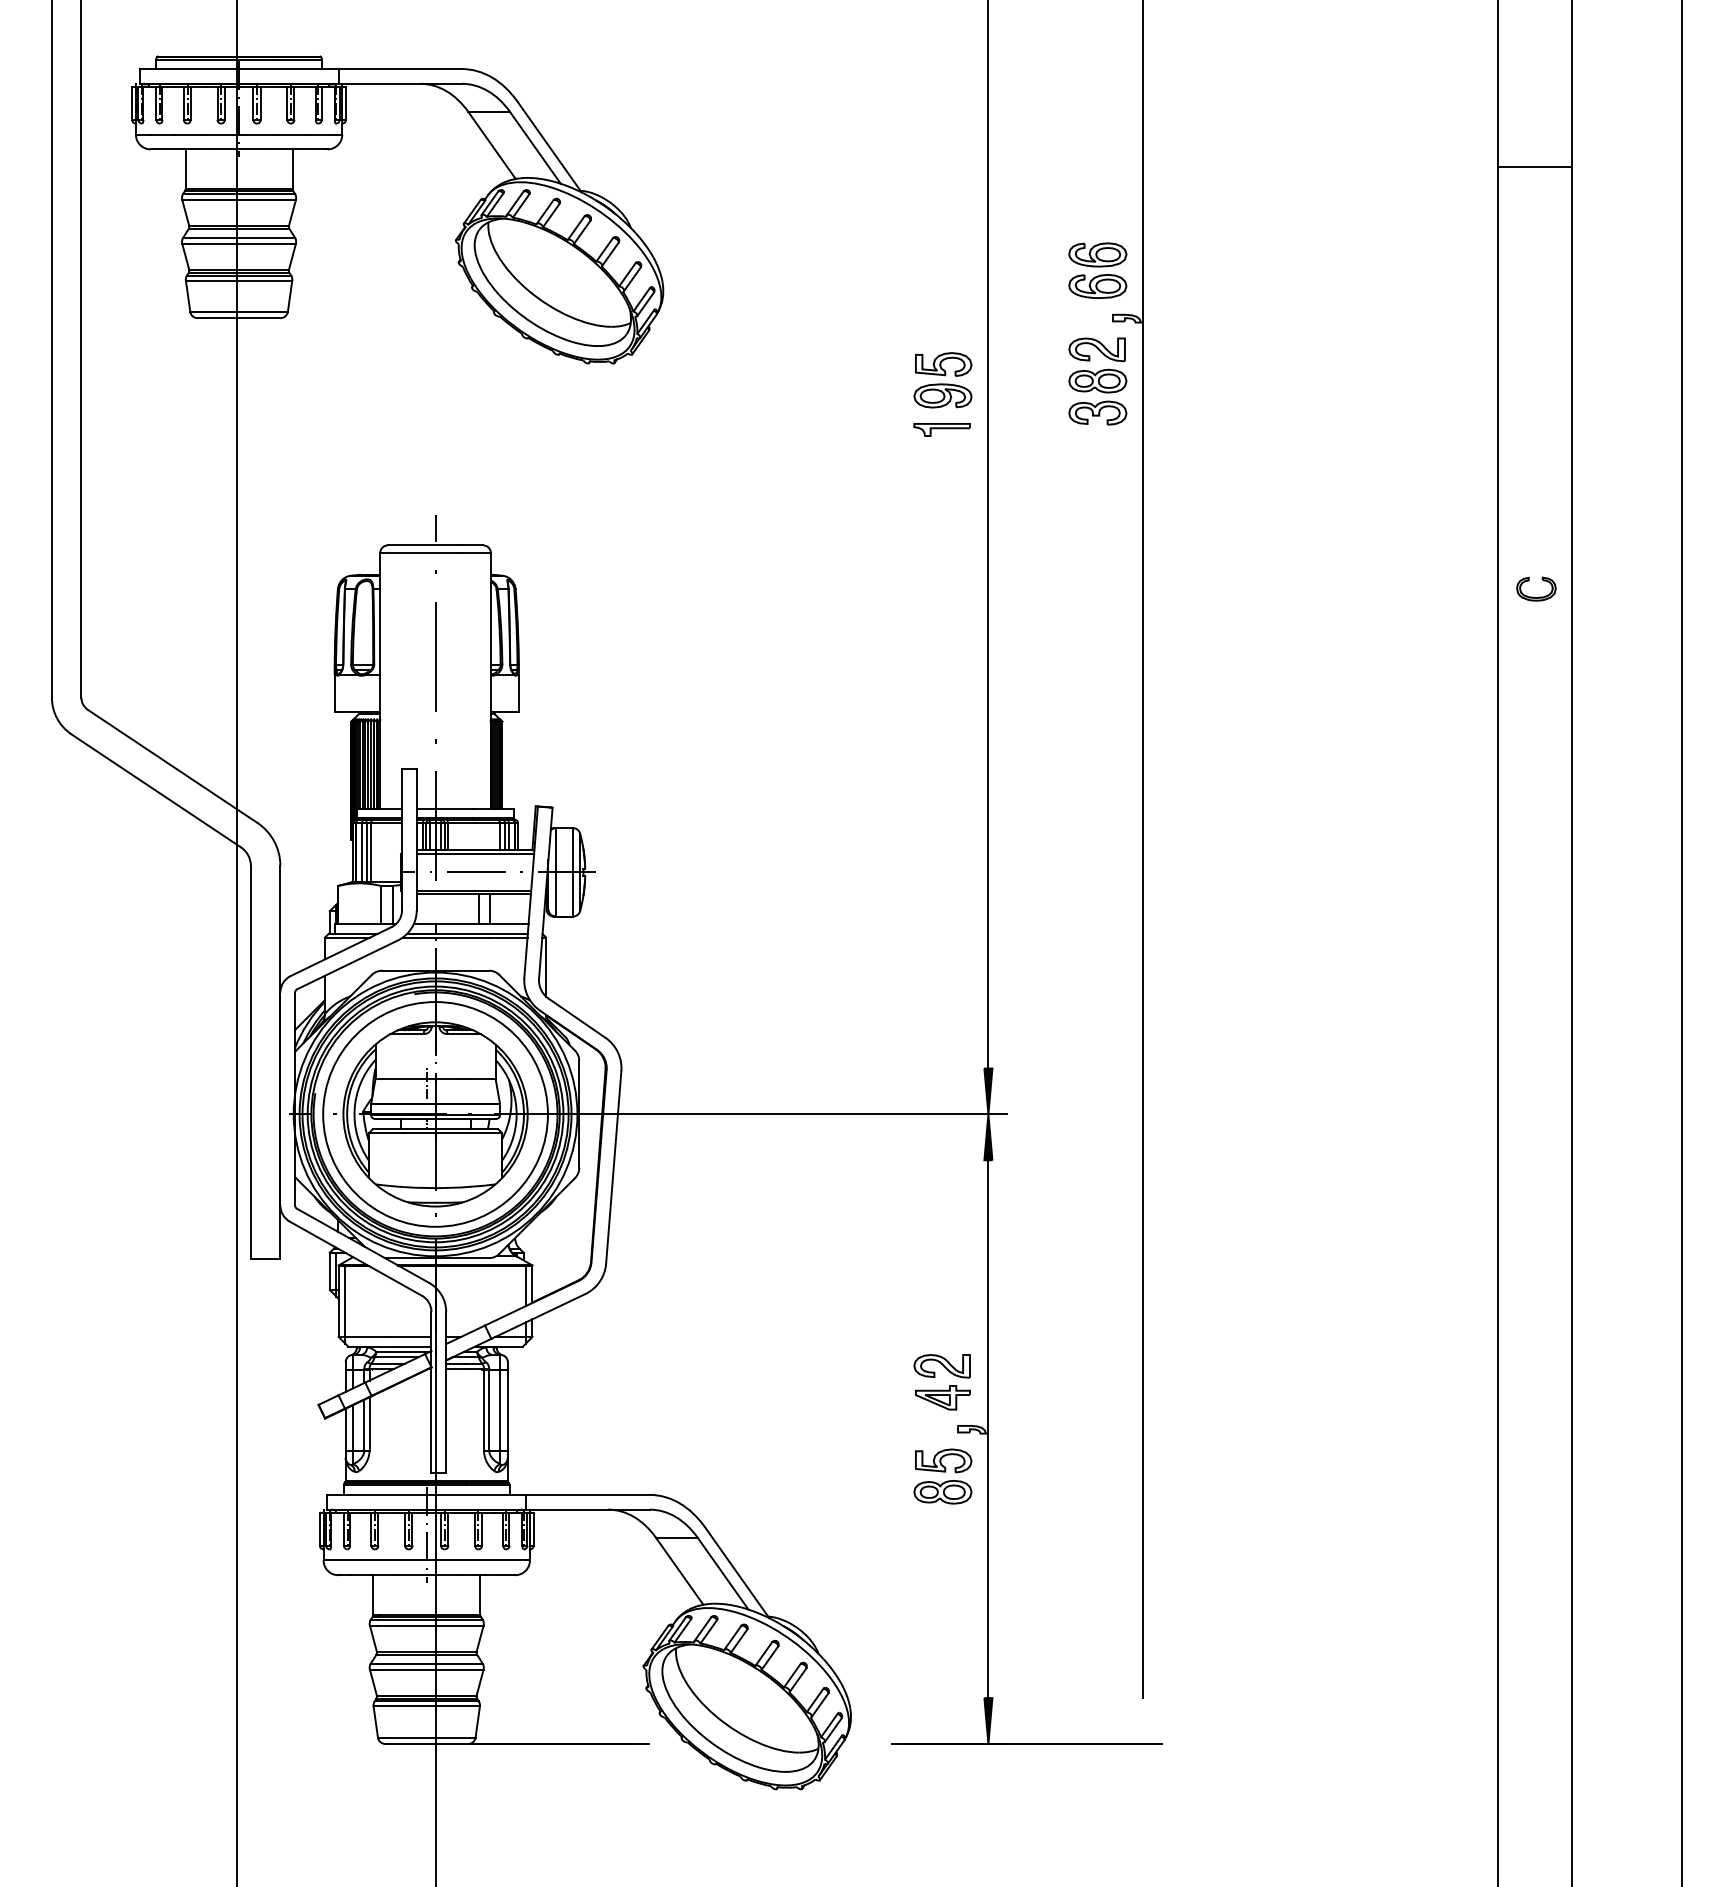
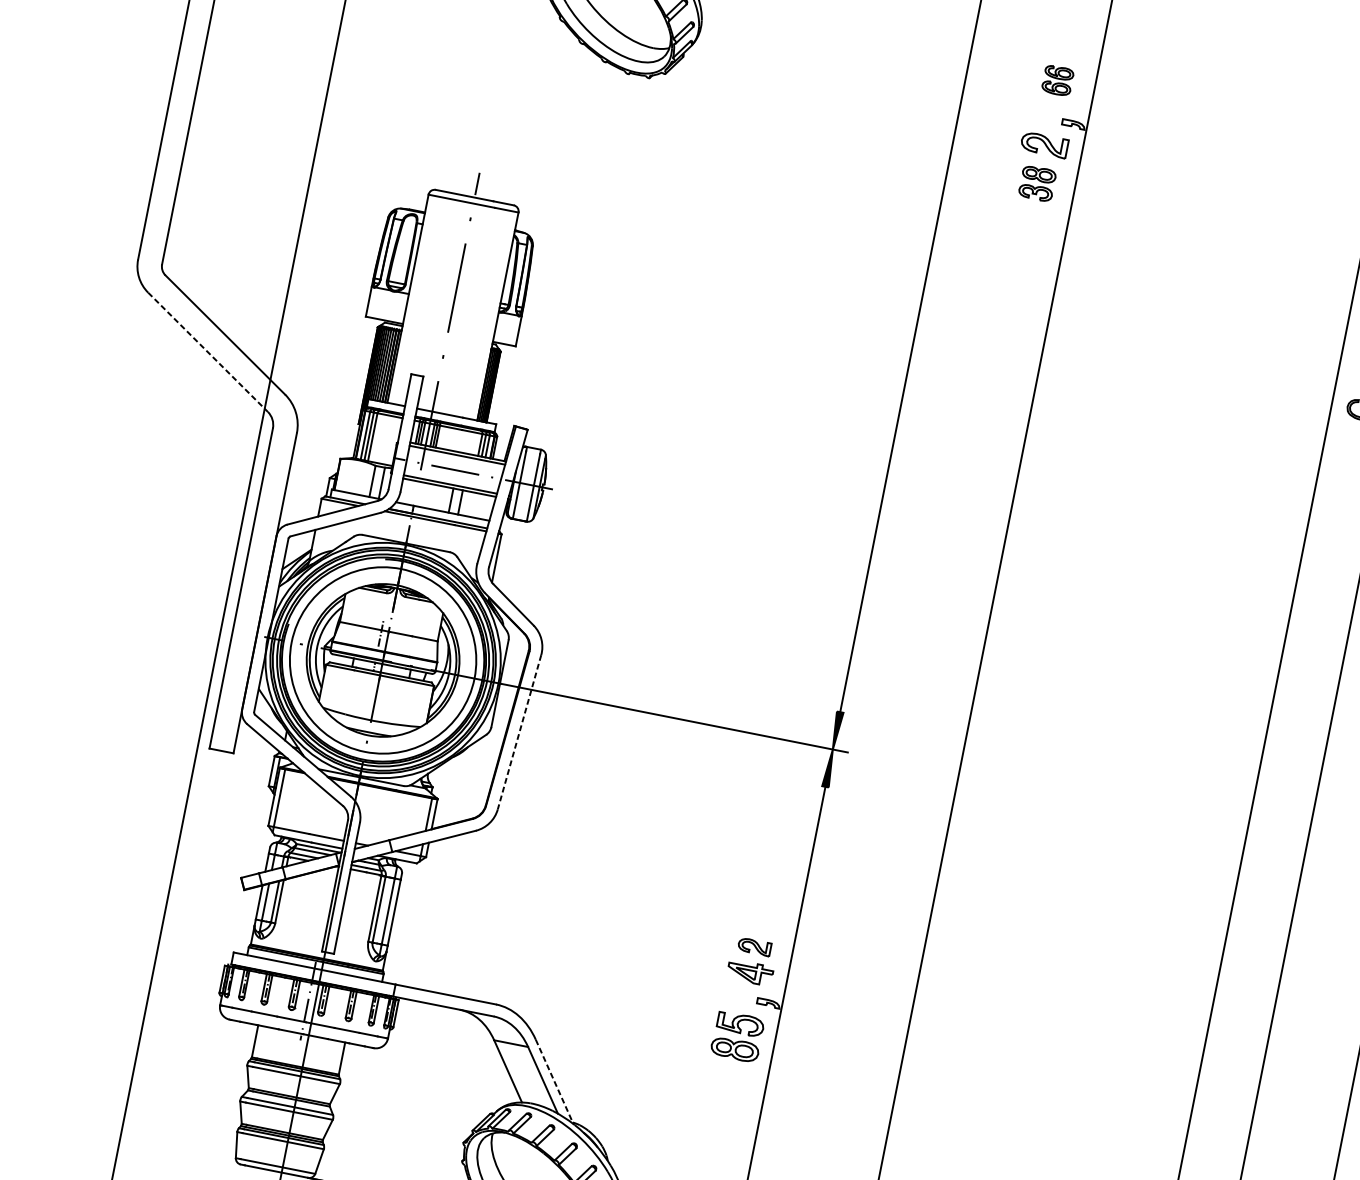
part: (1097, 270) -> (1057, 80), size x0.6
part: (942, 380) -> (913, 145), removed
part: (1097, 396) -> (1037, 183), size x0.7
part: (941, 429) -> (905, 184), removed
line: (156, 790) -> (208, 351), solid -> dashed
line: (613, 1167) -> (519, 732), solid -> dashed
part: (941, 1366) -> (754, 947), size x0.7
line: (737, 1572) -> (554, 1081), solid -> dashed

